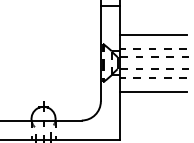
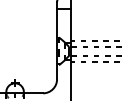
line: (152, 34) -> (94, 30), removed
line: (152, 91) -> (94, 72), removed

